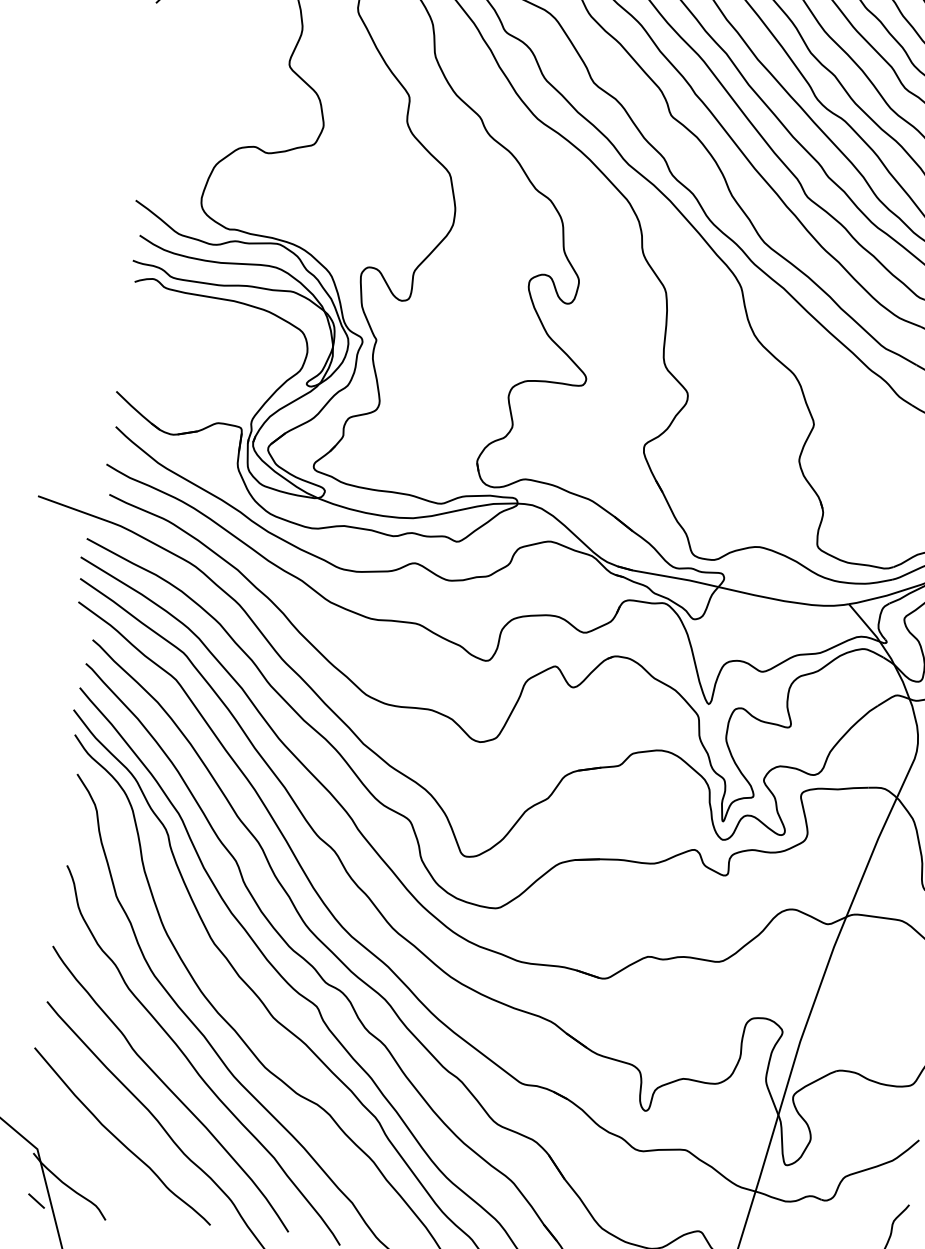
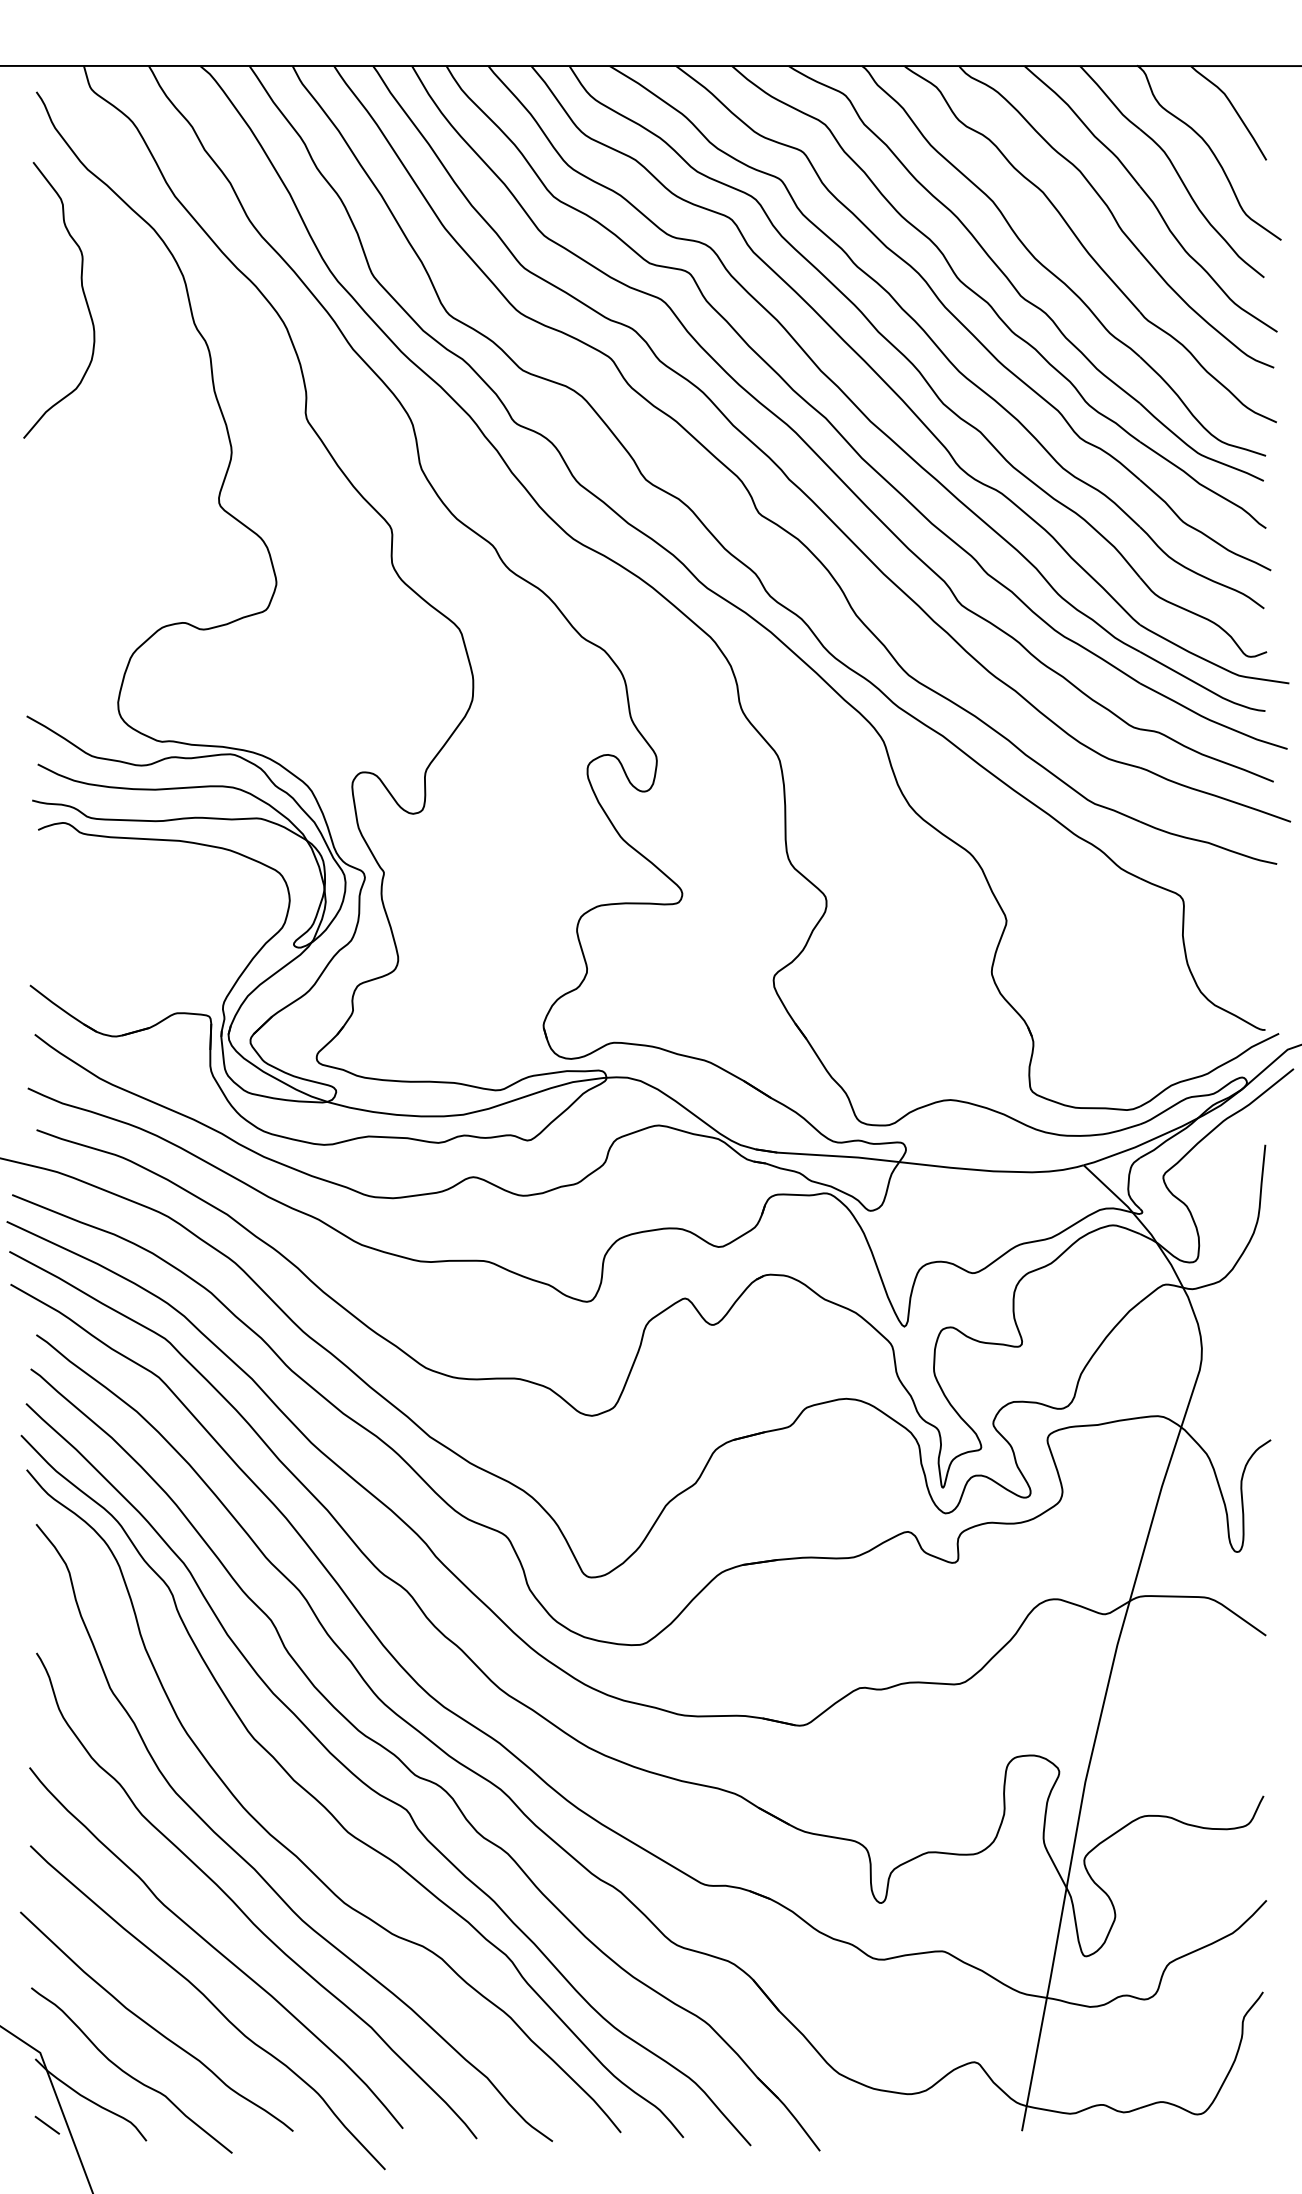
curve: (98, 1170) -> (128, 2073), added

